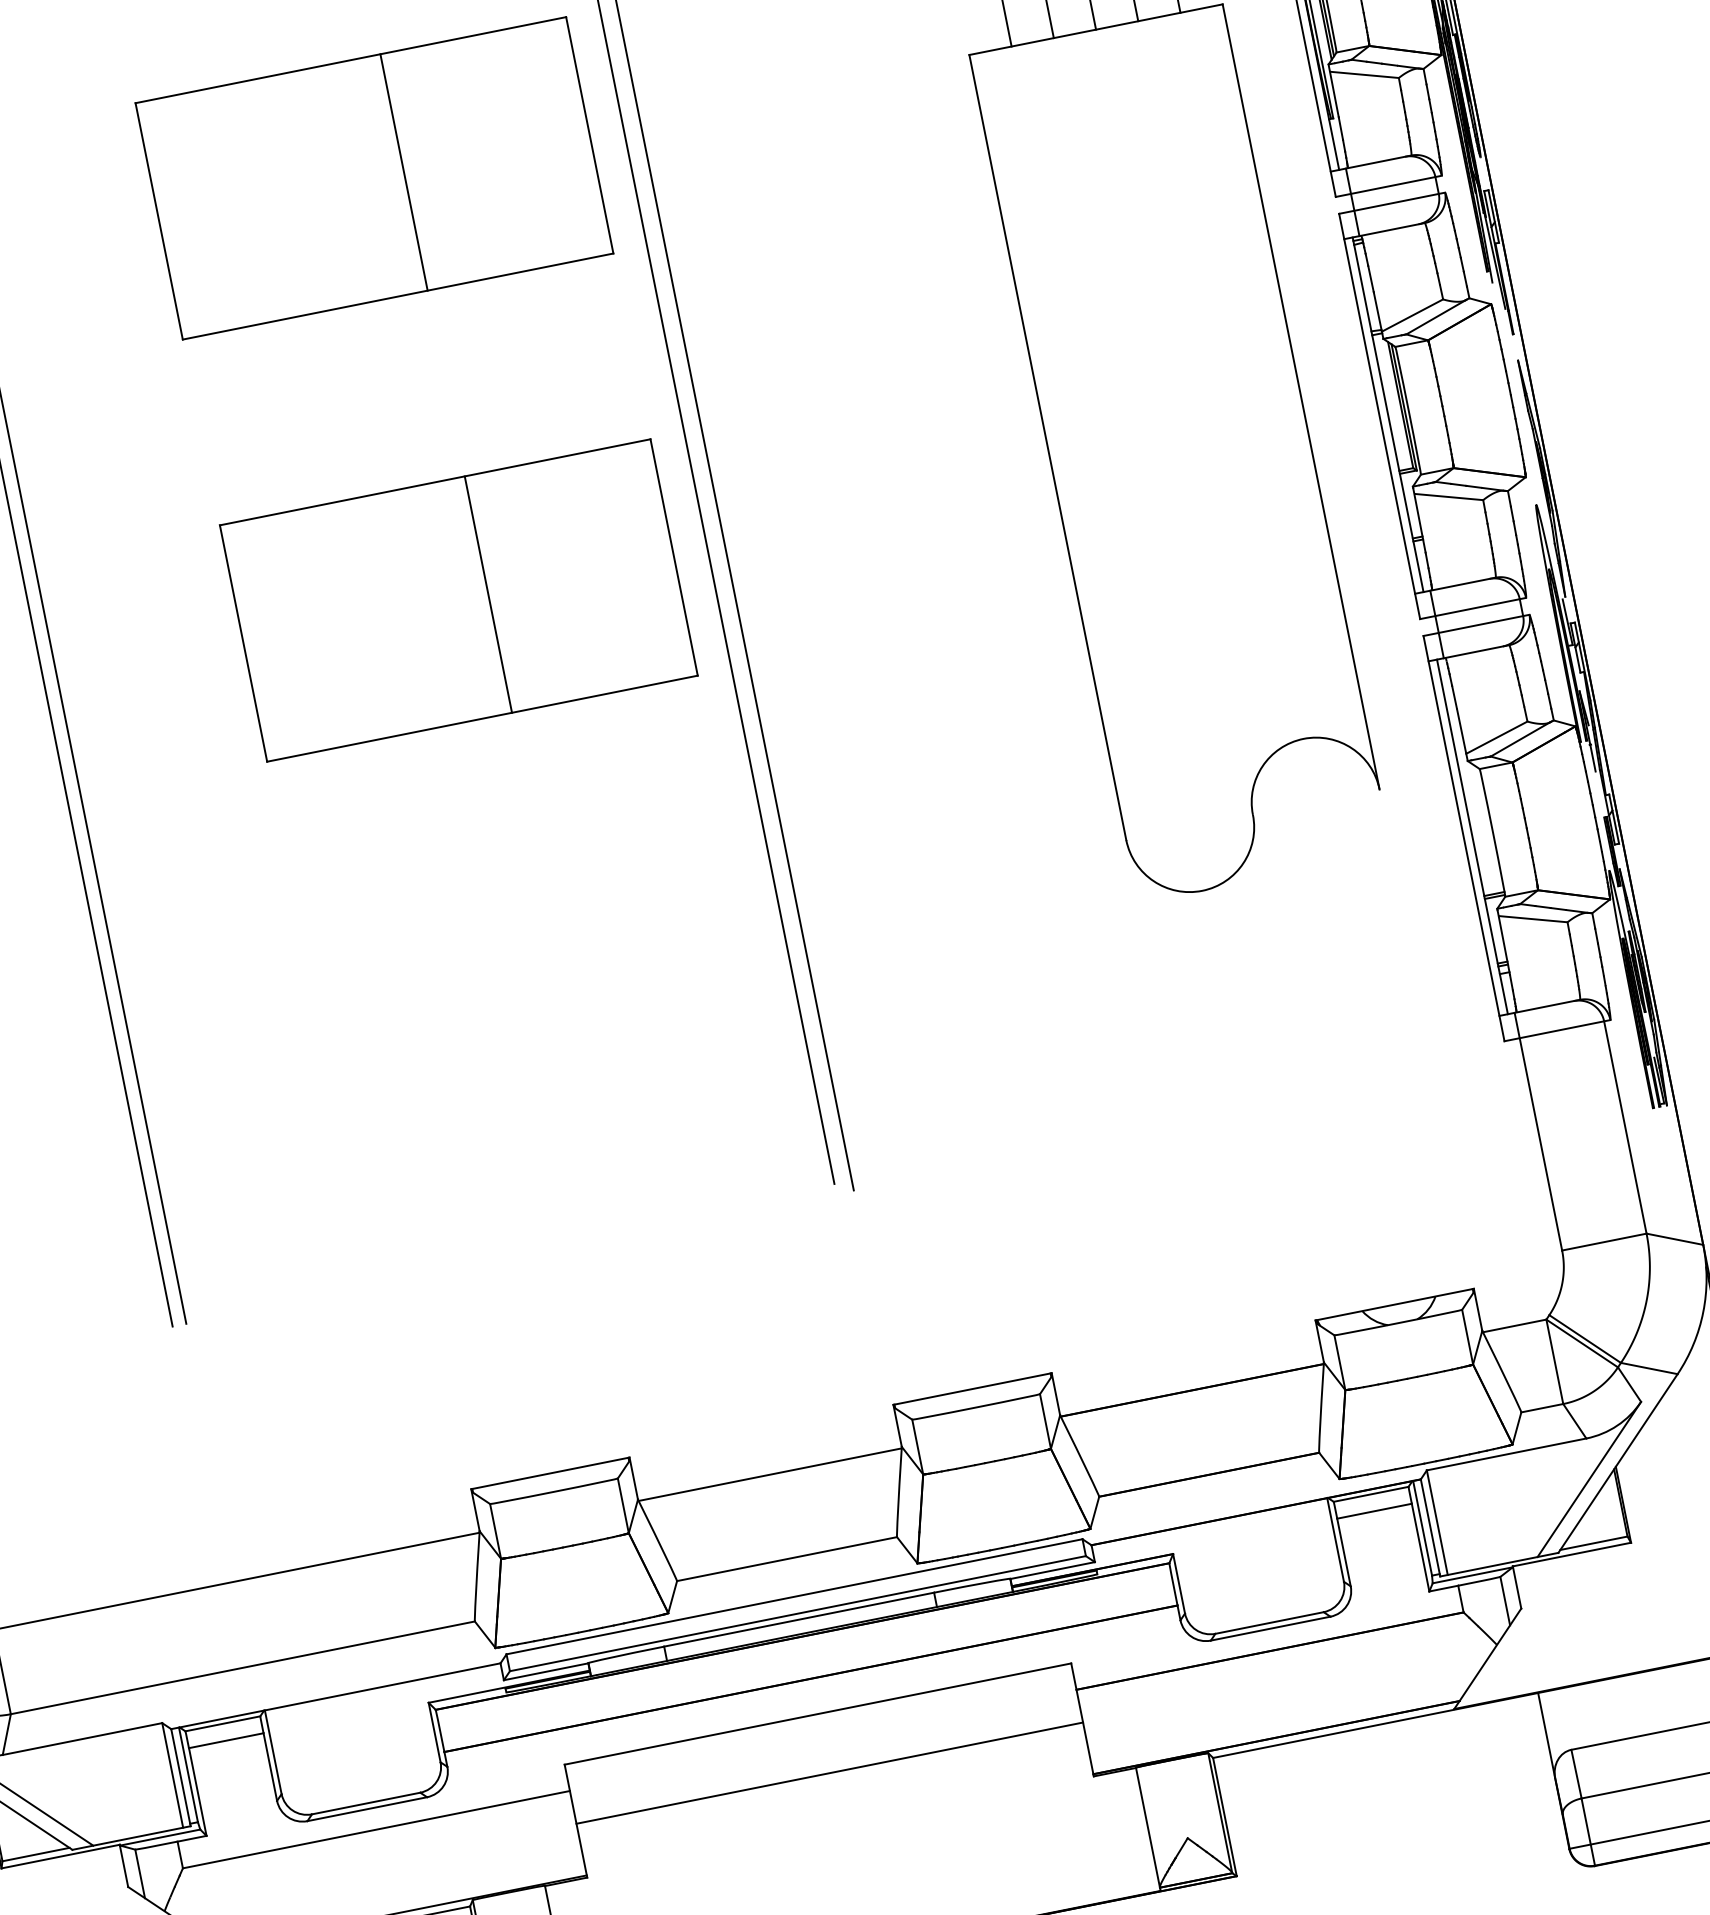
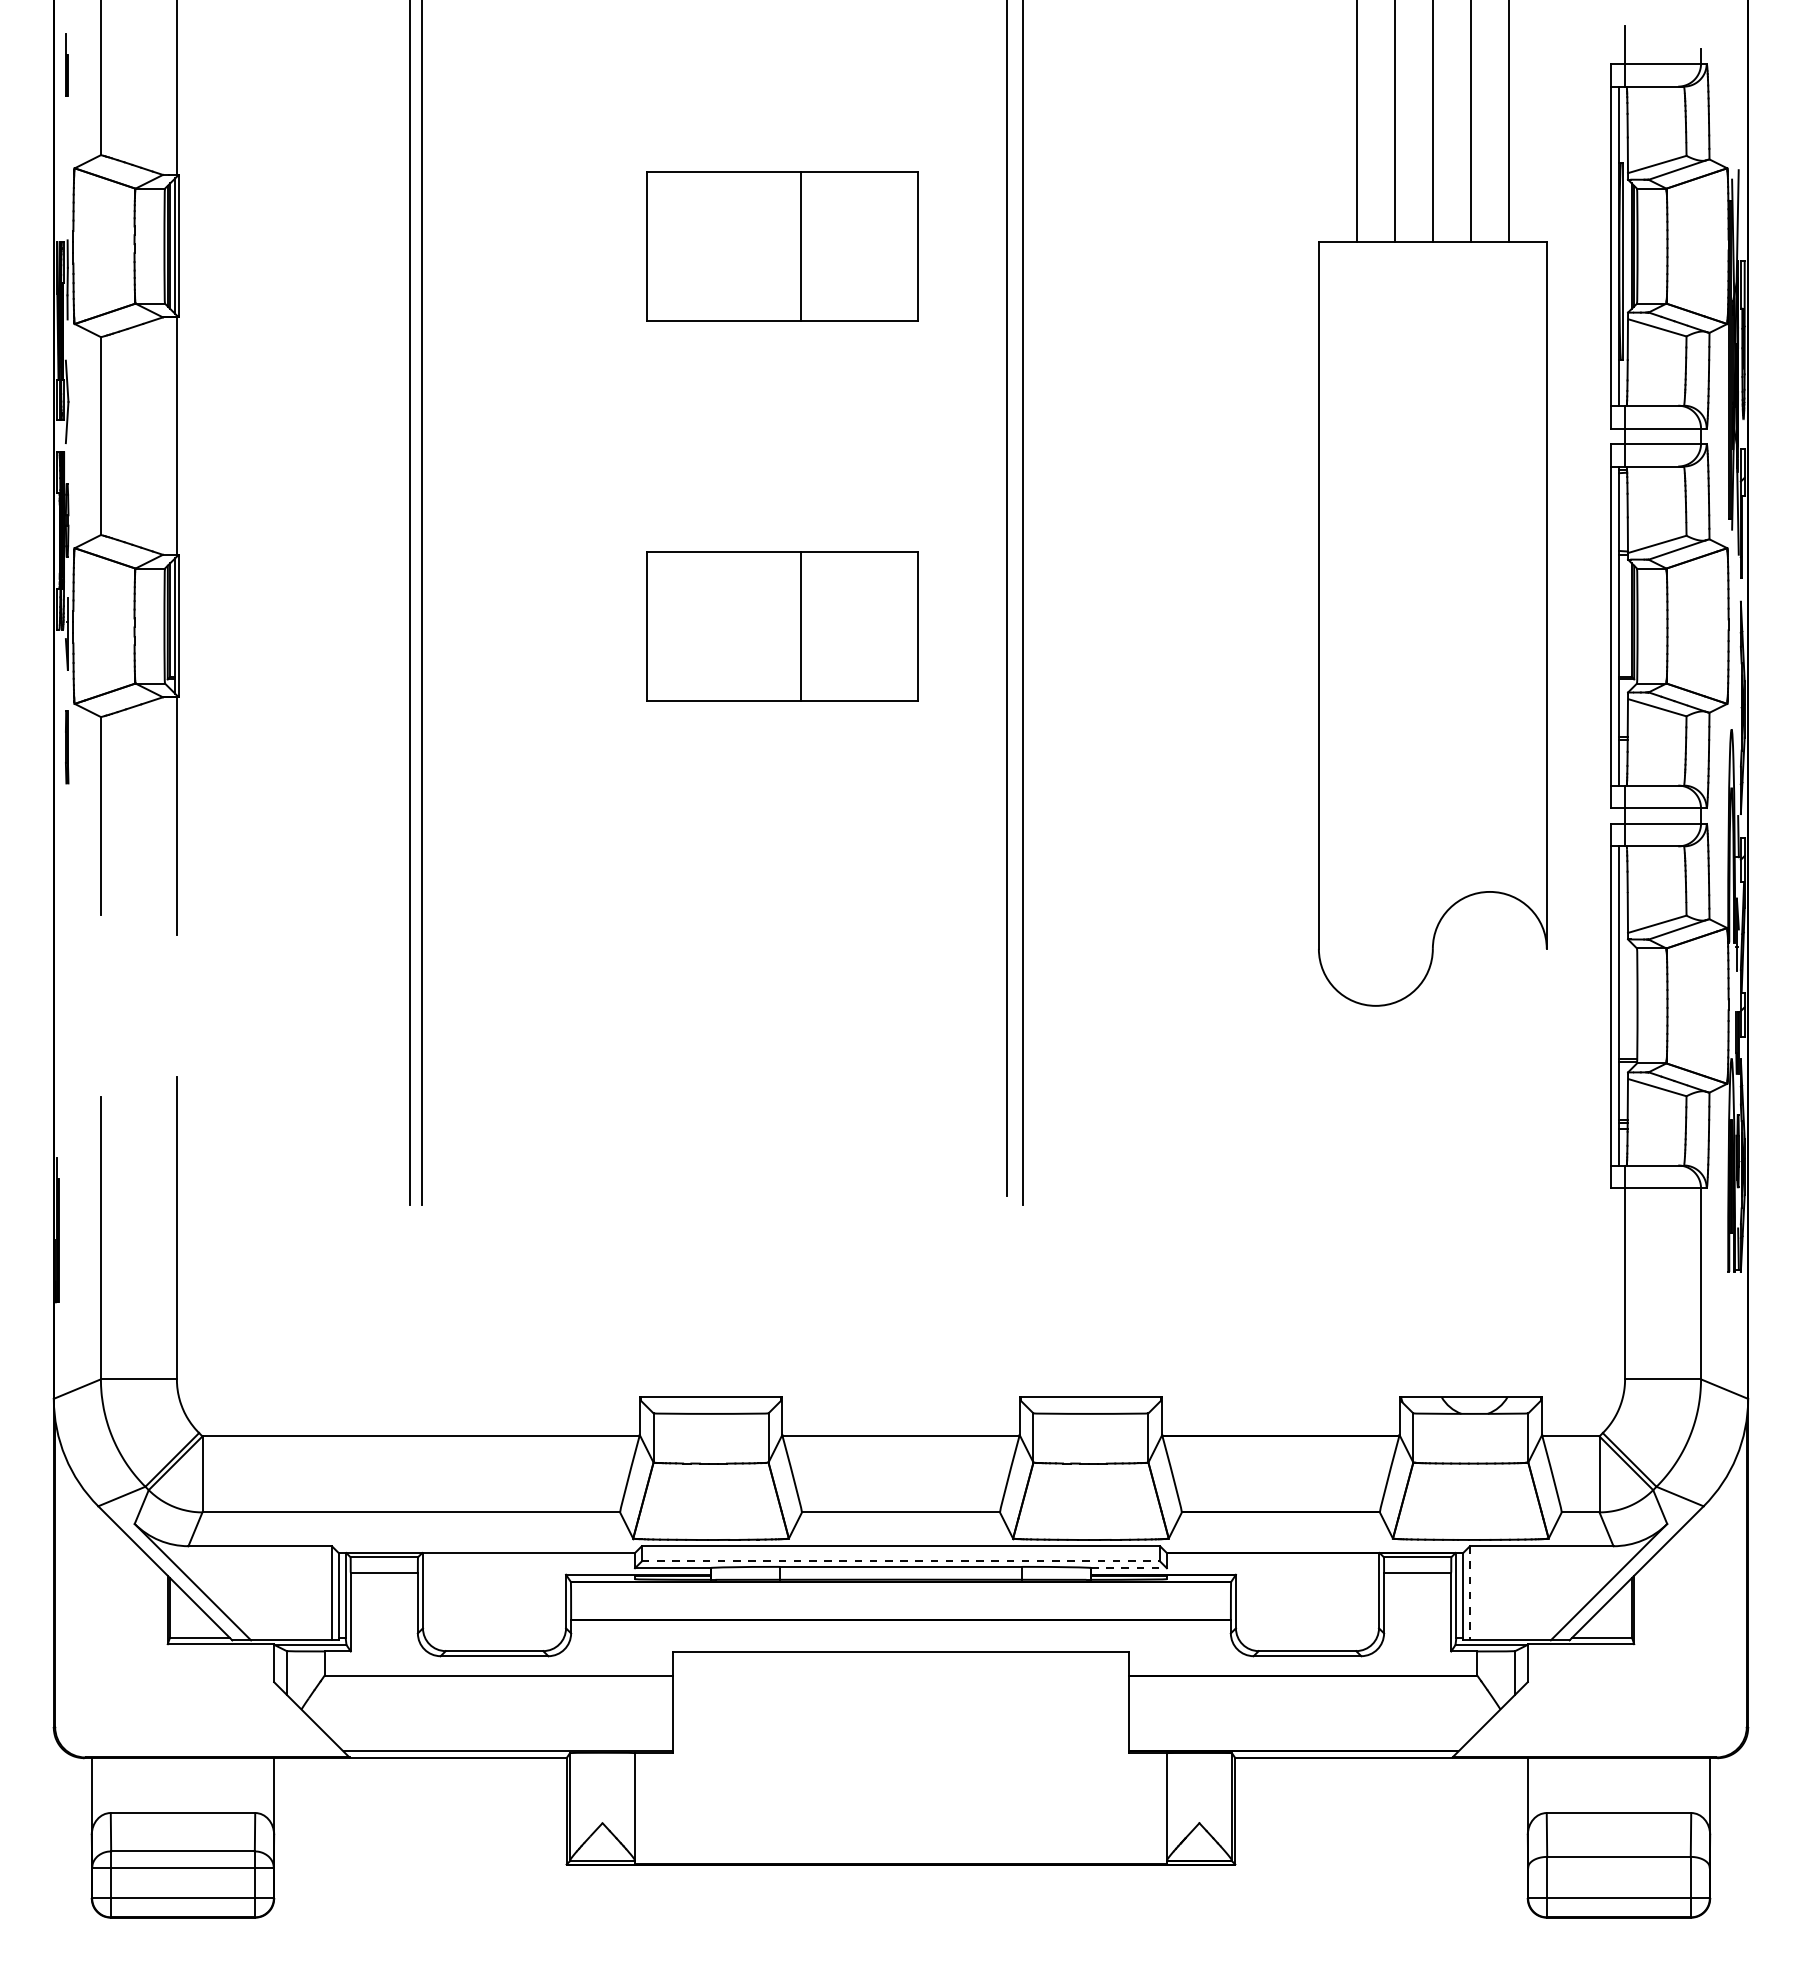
part: (374, 178) -> (782, 246), size x0.7
part: (458, 599) -> (782, 625), size x0.7
line: (1436, 1523) -> (1469, 1593), solid -> dashed
line: (1052, 1570) -> (1128, 1568), solid -> dashed
line: (798, 1613) -> (901, 1561), solid -> dashed
line: (829, 1772) -> (900, 1704), removed

